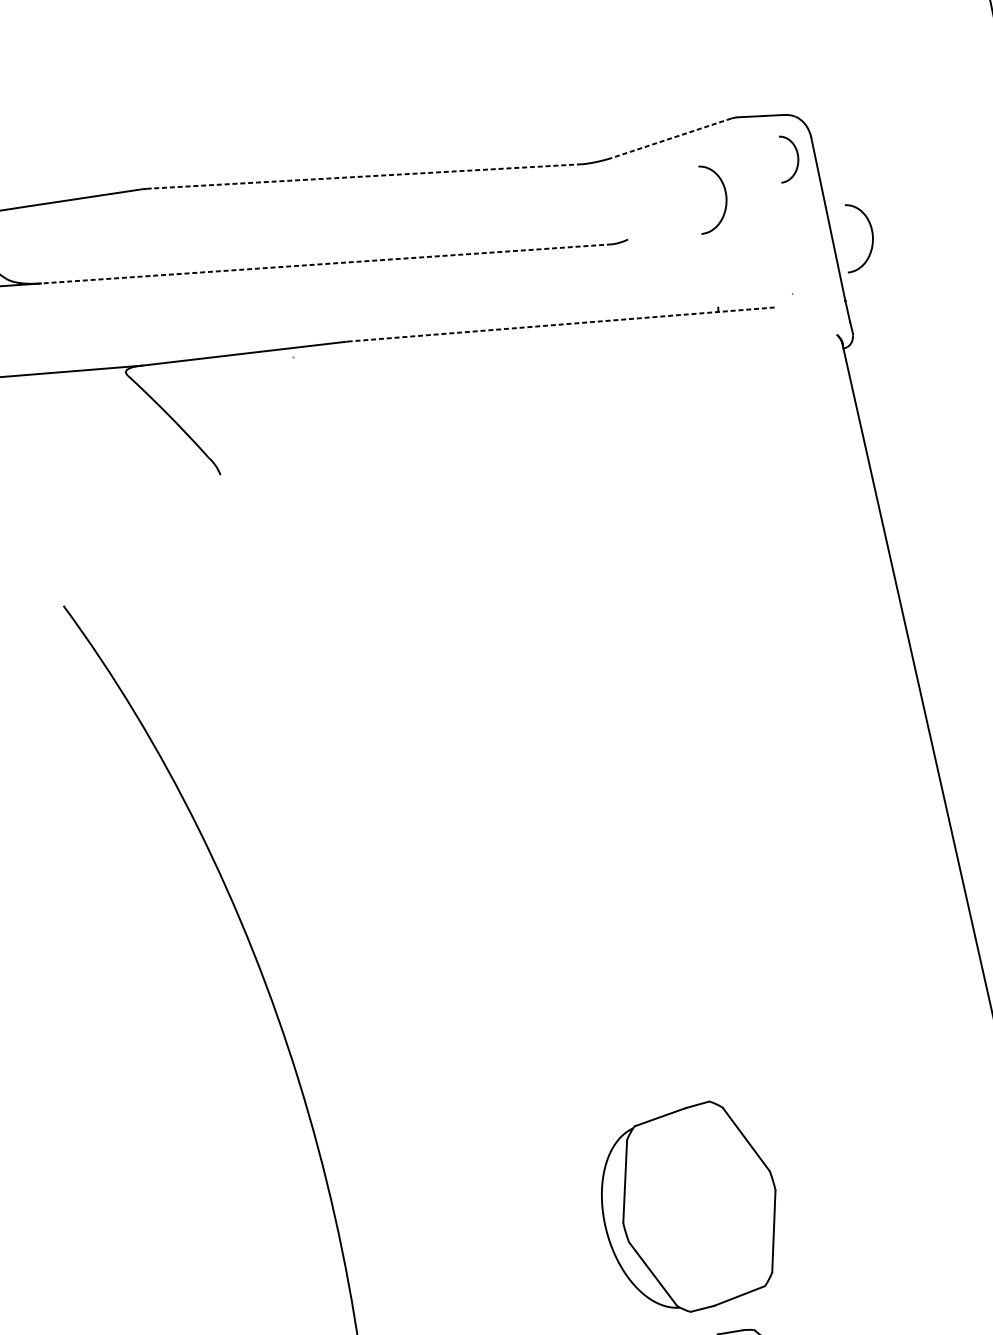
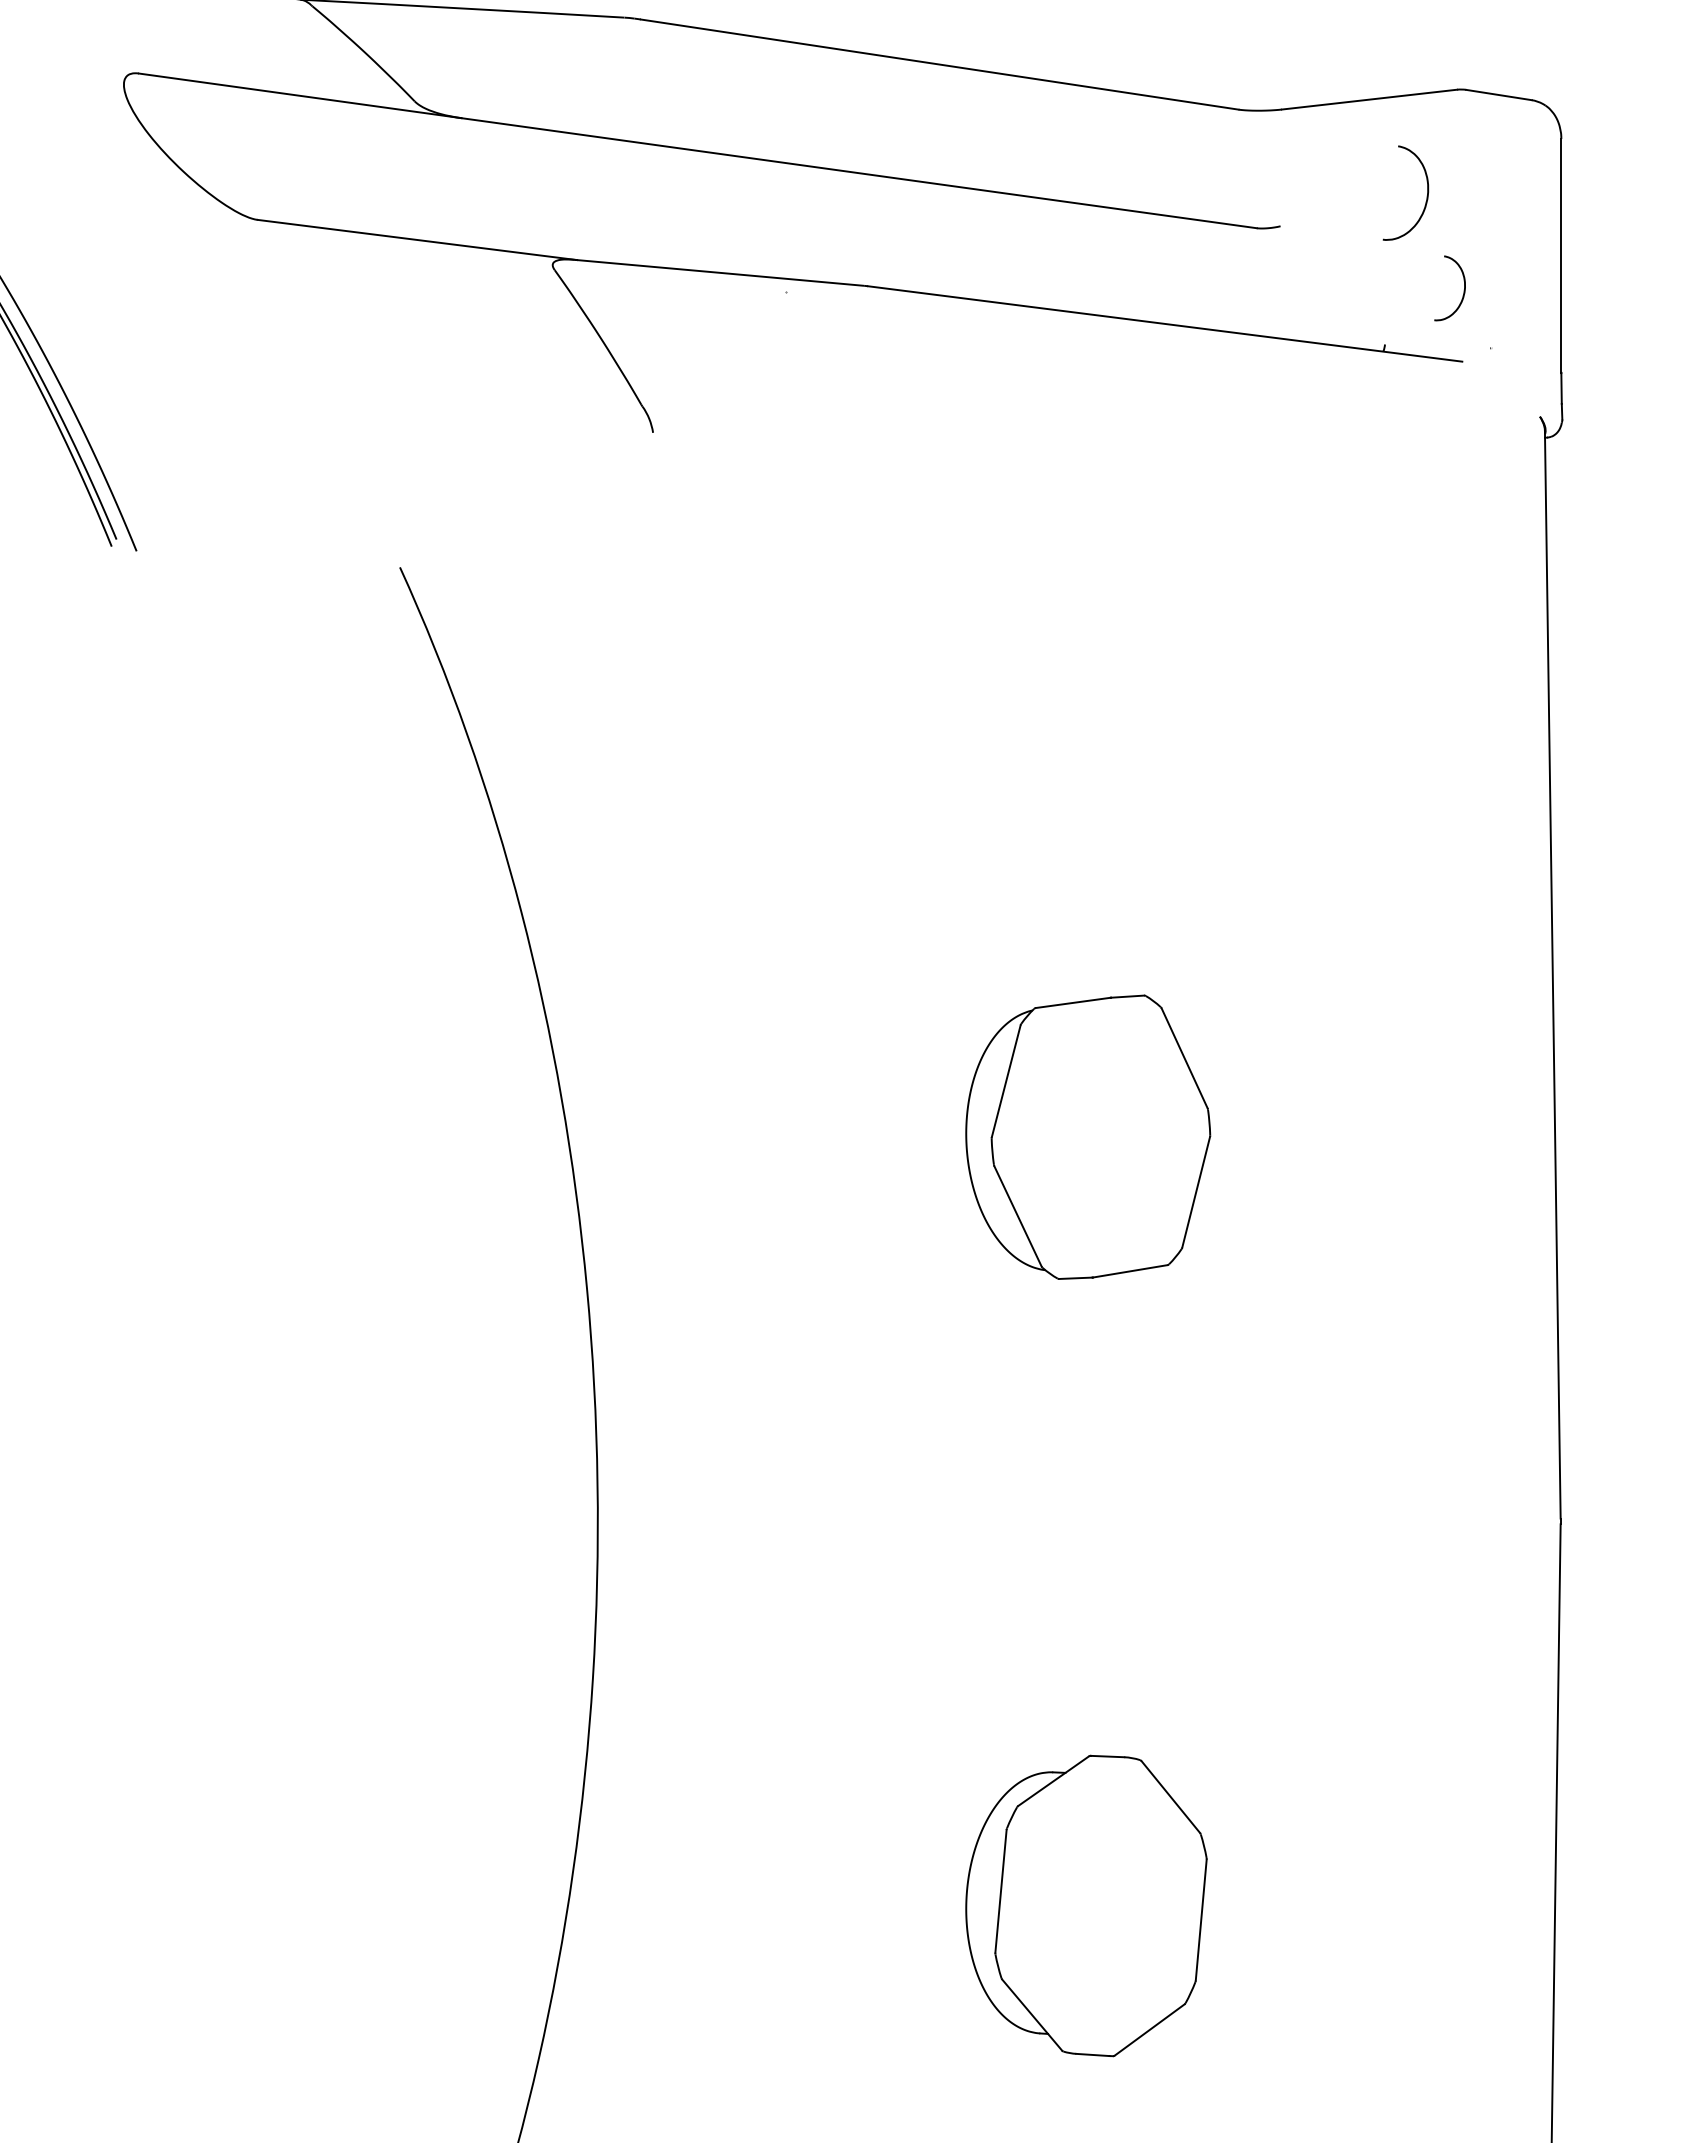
line: (671, 138) -> (1369, 99), dashed -> solid
curve: (797, 157) -> (1463, 290), moved
line: (366, 176) -> (939, 64), dashed -> solid
curve: (872, 236) -> (1616, 291), removed
line: (325, 264) -> (858, 173), dashed -> solid
line: (561, 324) -> (1164, 323), dashed -> solid
part: (690, 1208) -> (1088, 1136), moved

